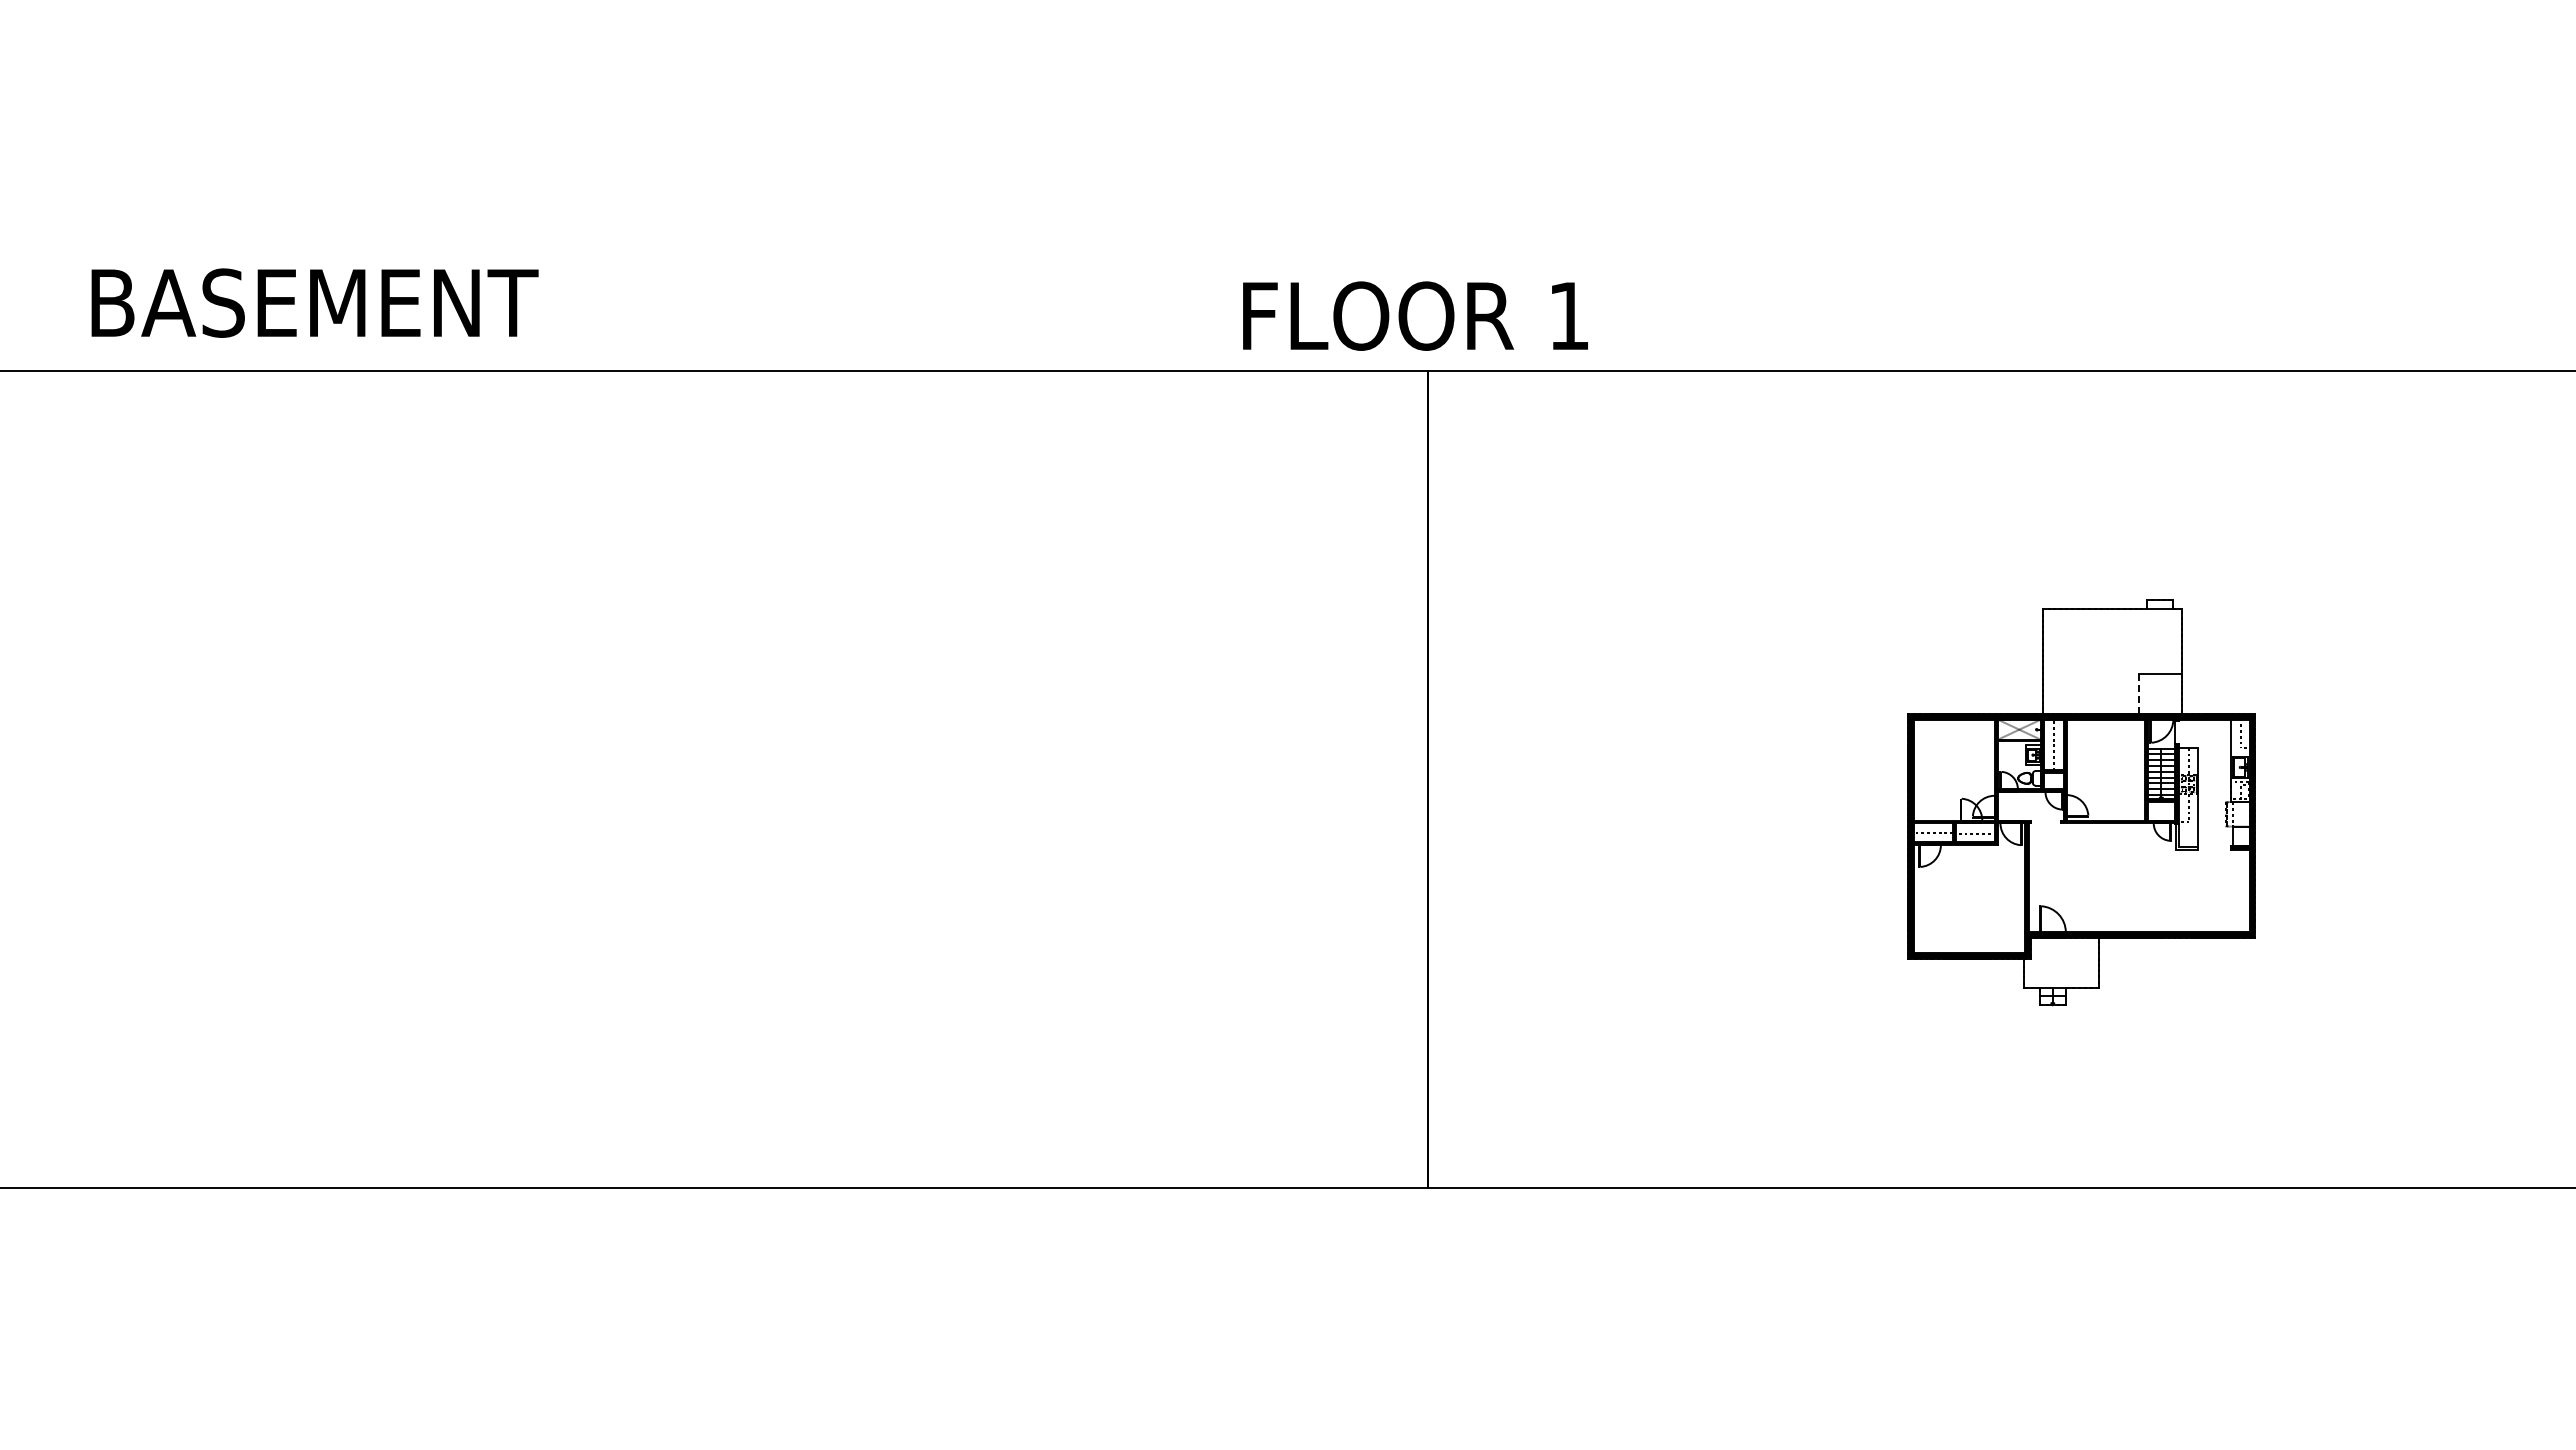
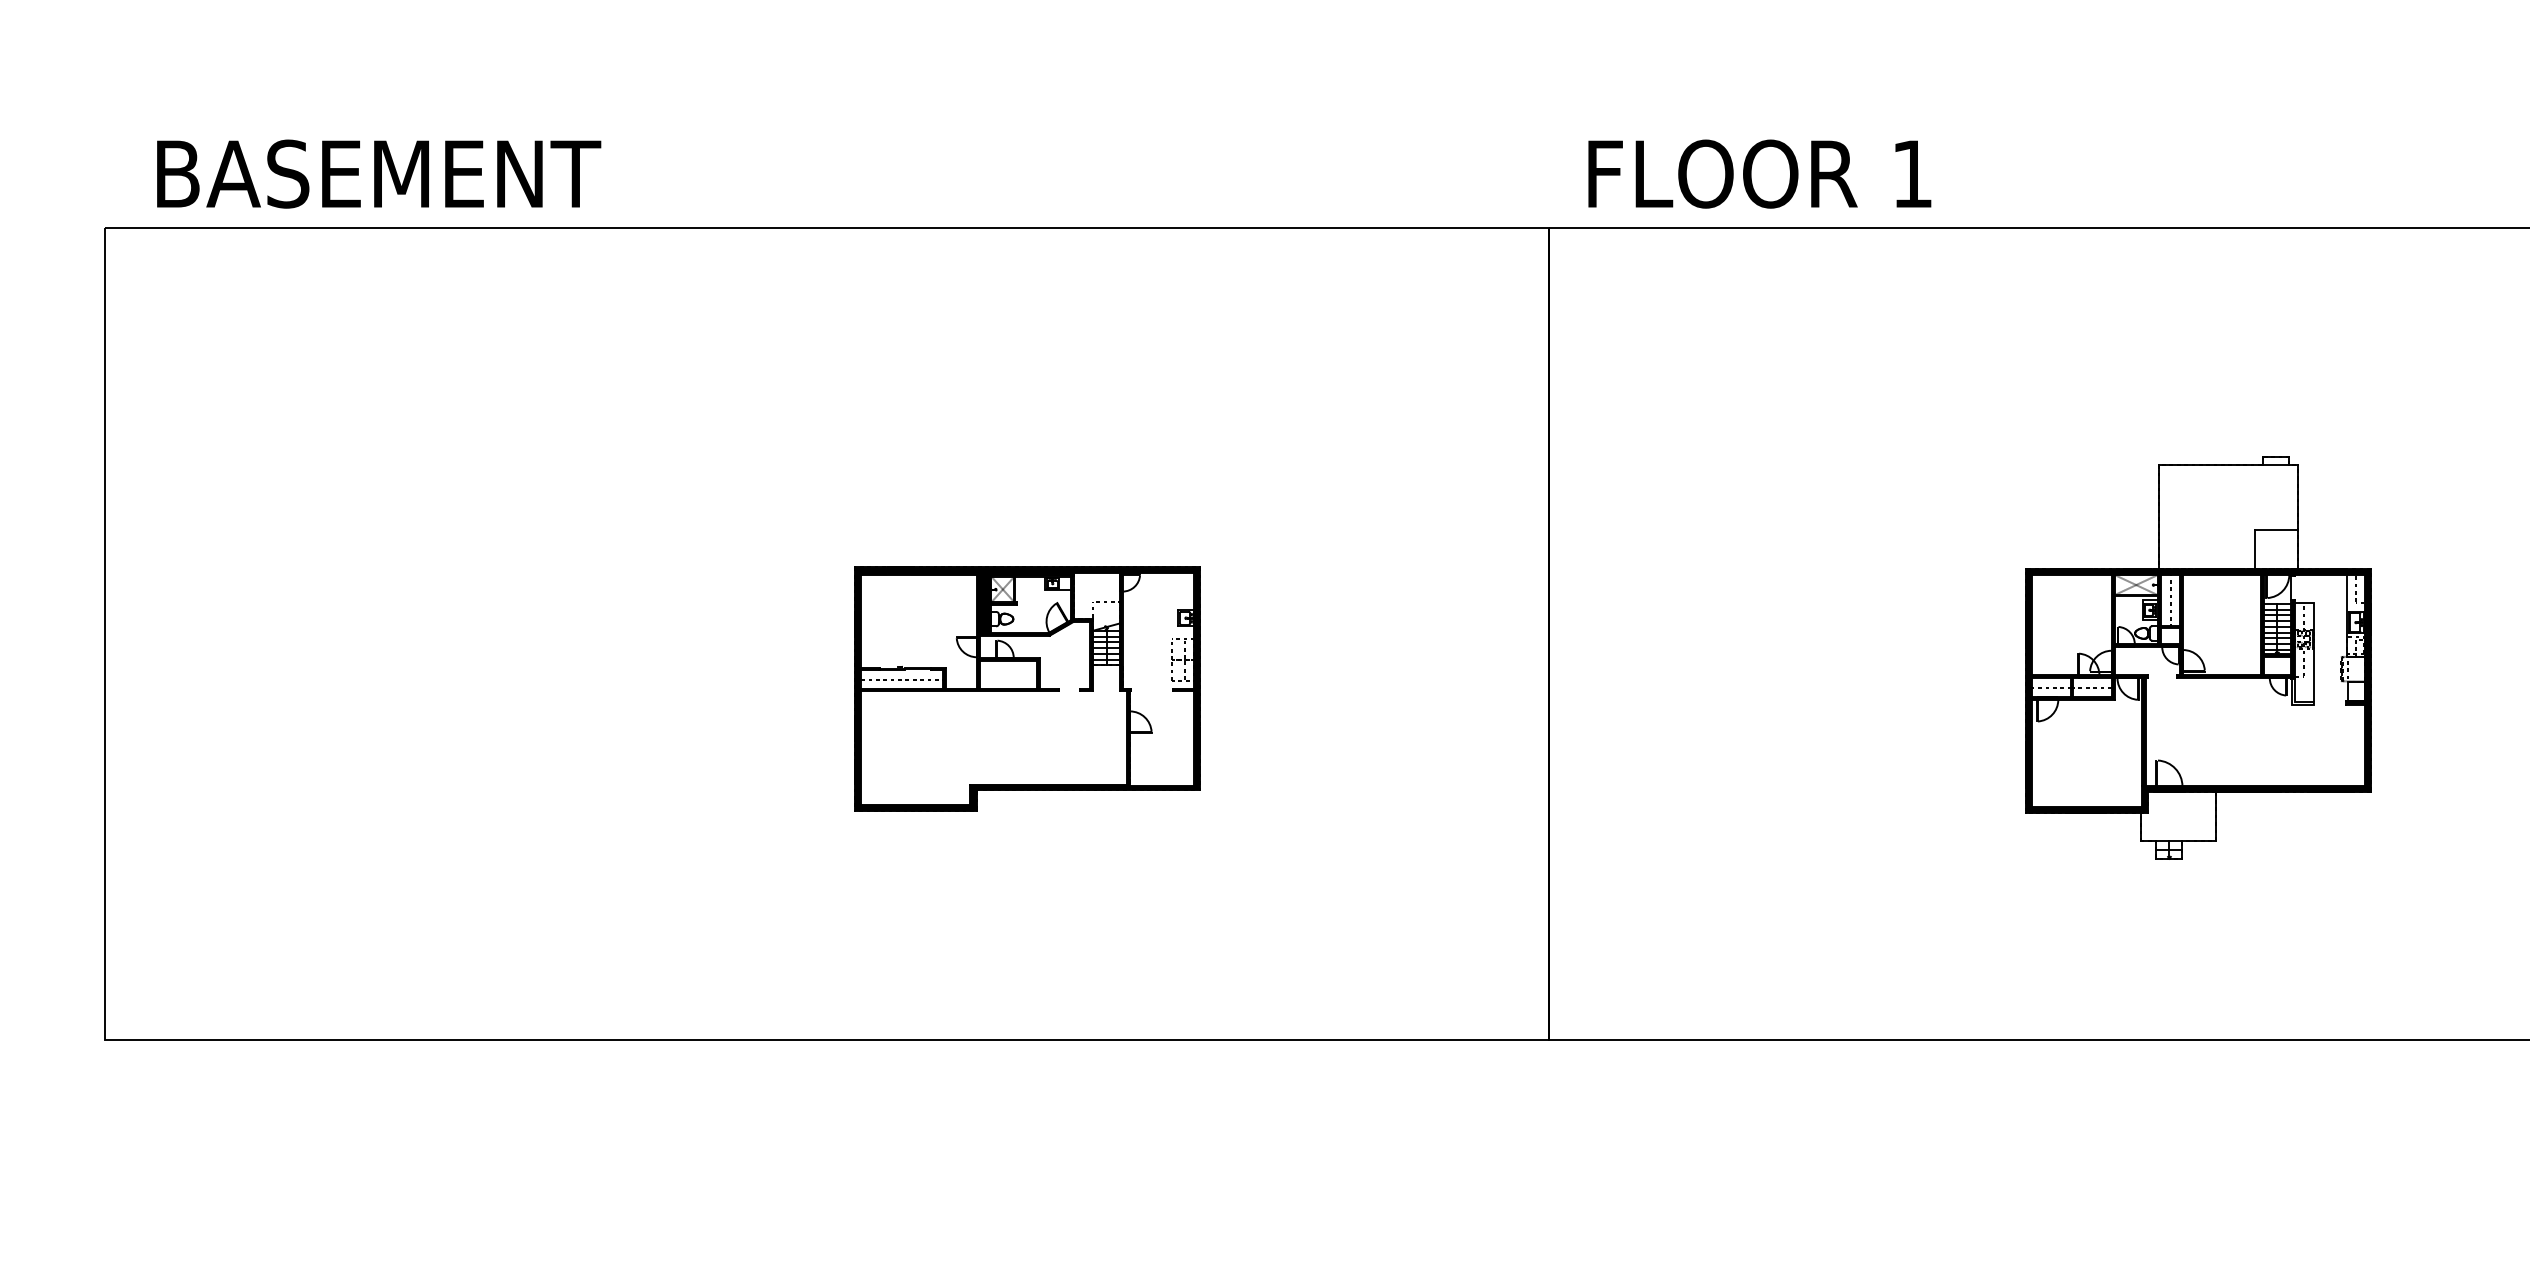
text: (314, 302) -> (378, 173), moved
text: (1415, 315) -> (1759, 173), moved
line: (2139, 694) -> (2255, 550), dashed -> solid
part: (903, 834) -> (1027, 689), added

